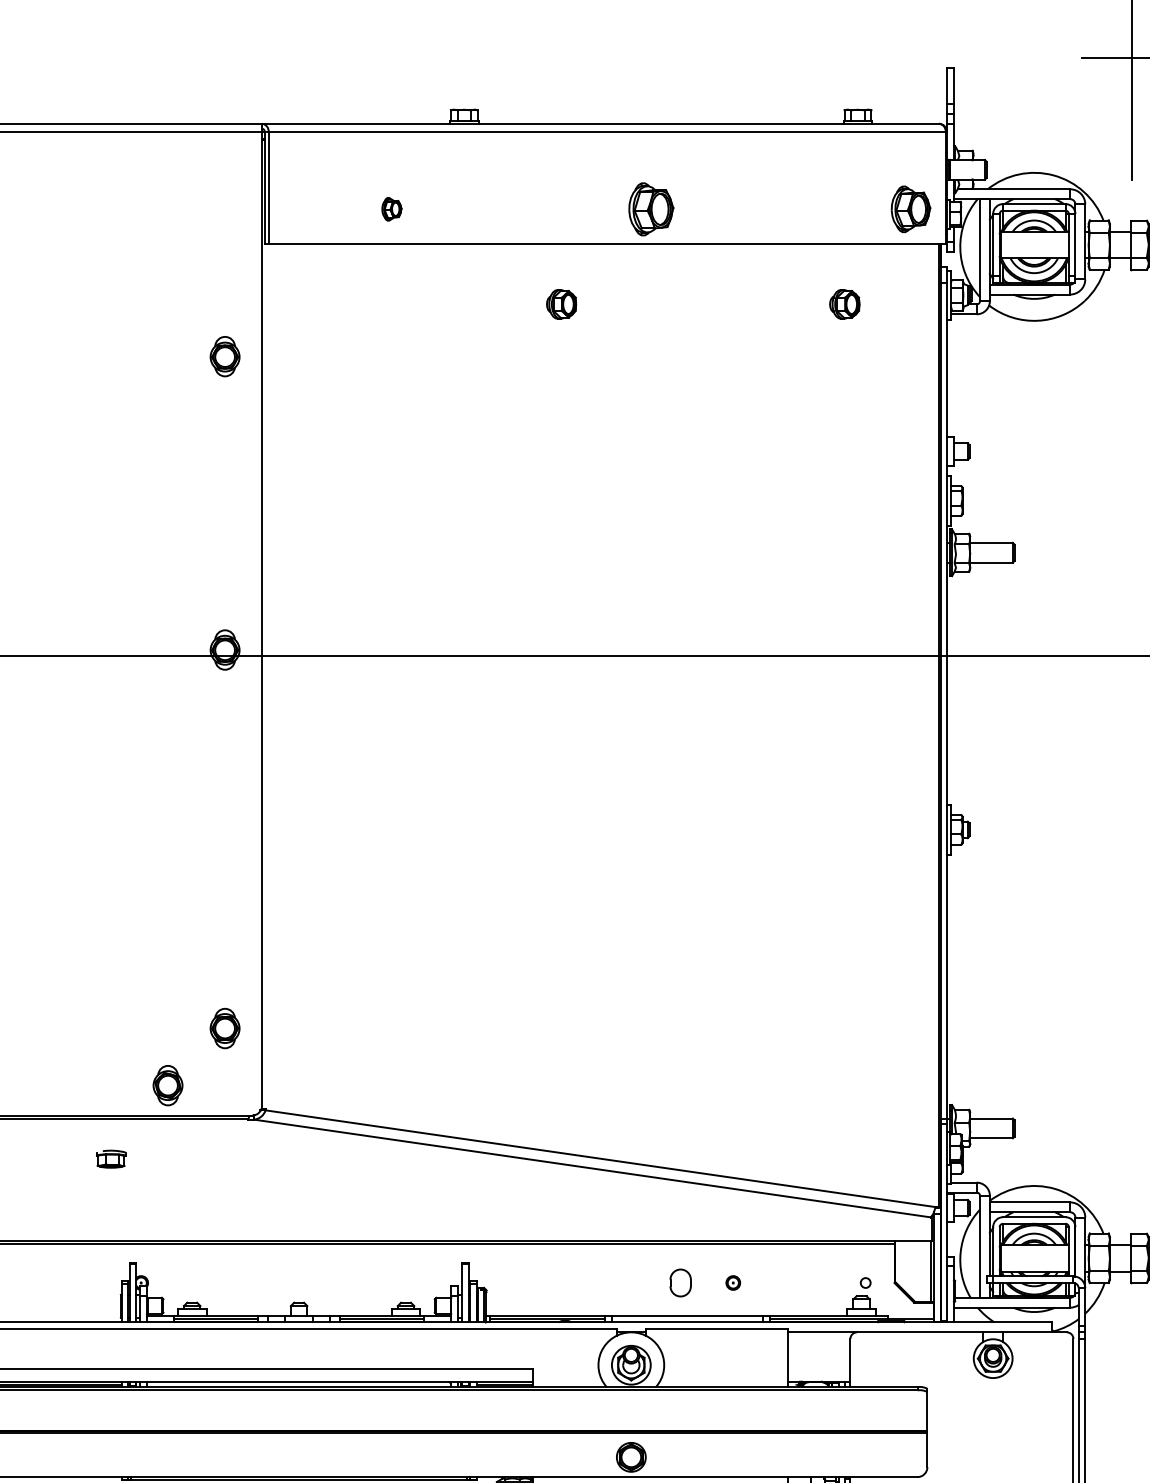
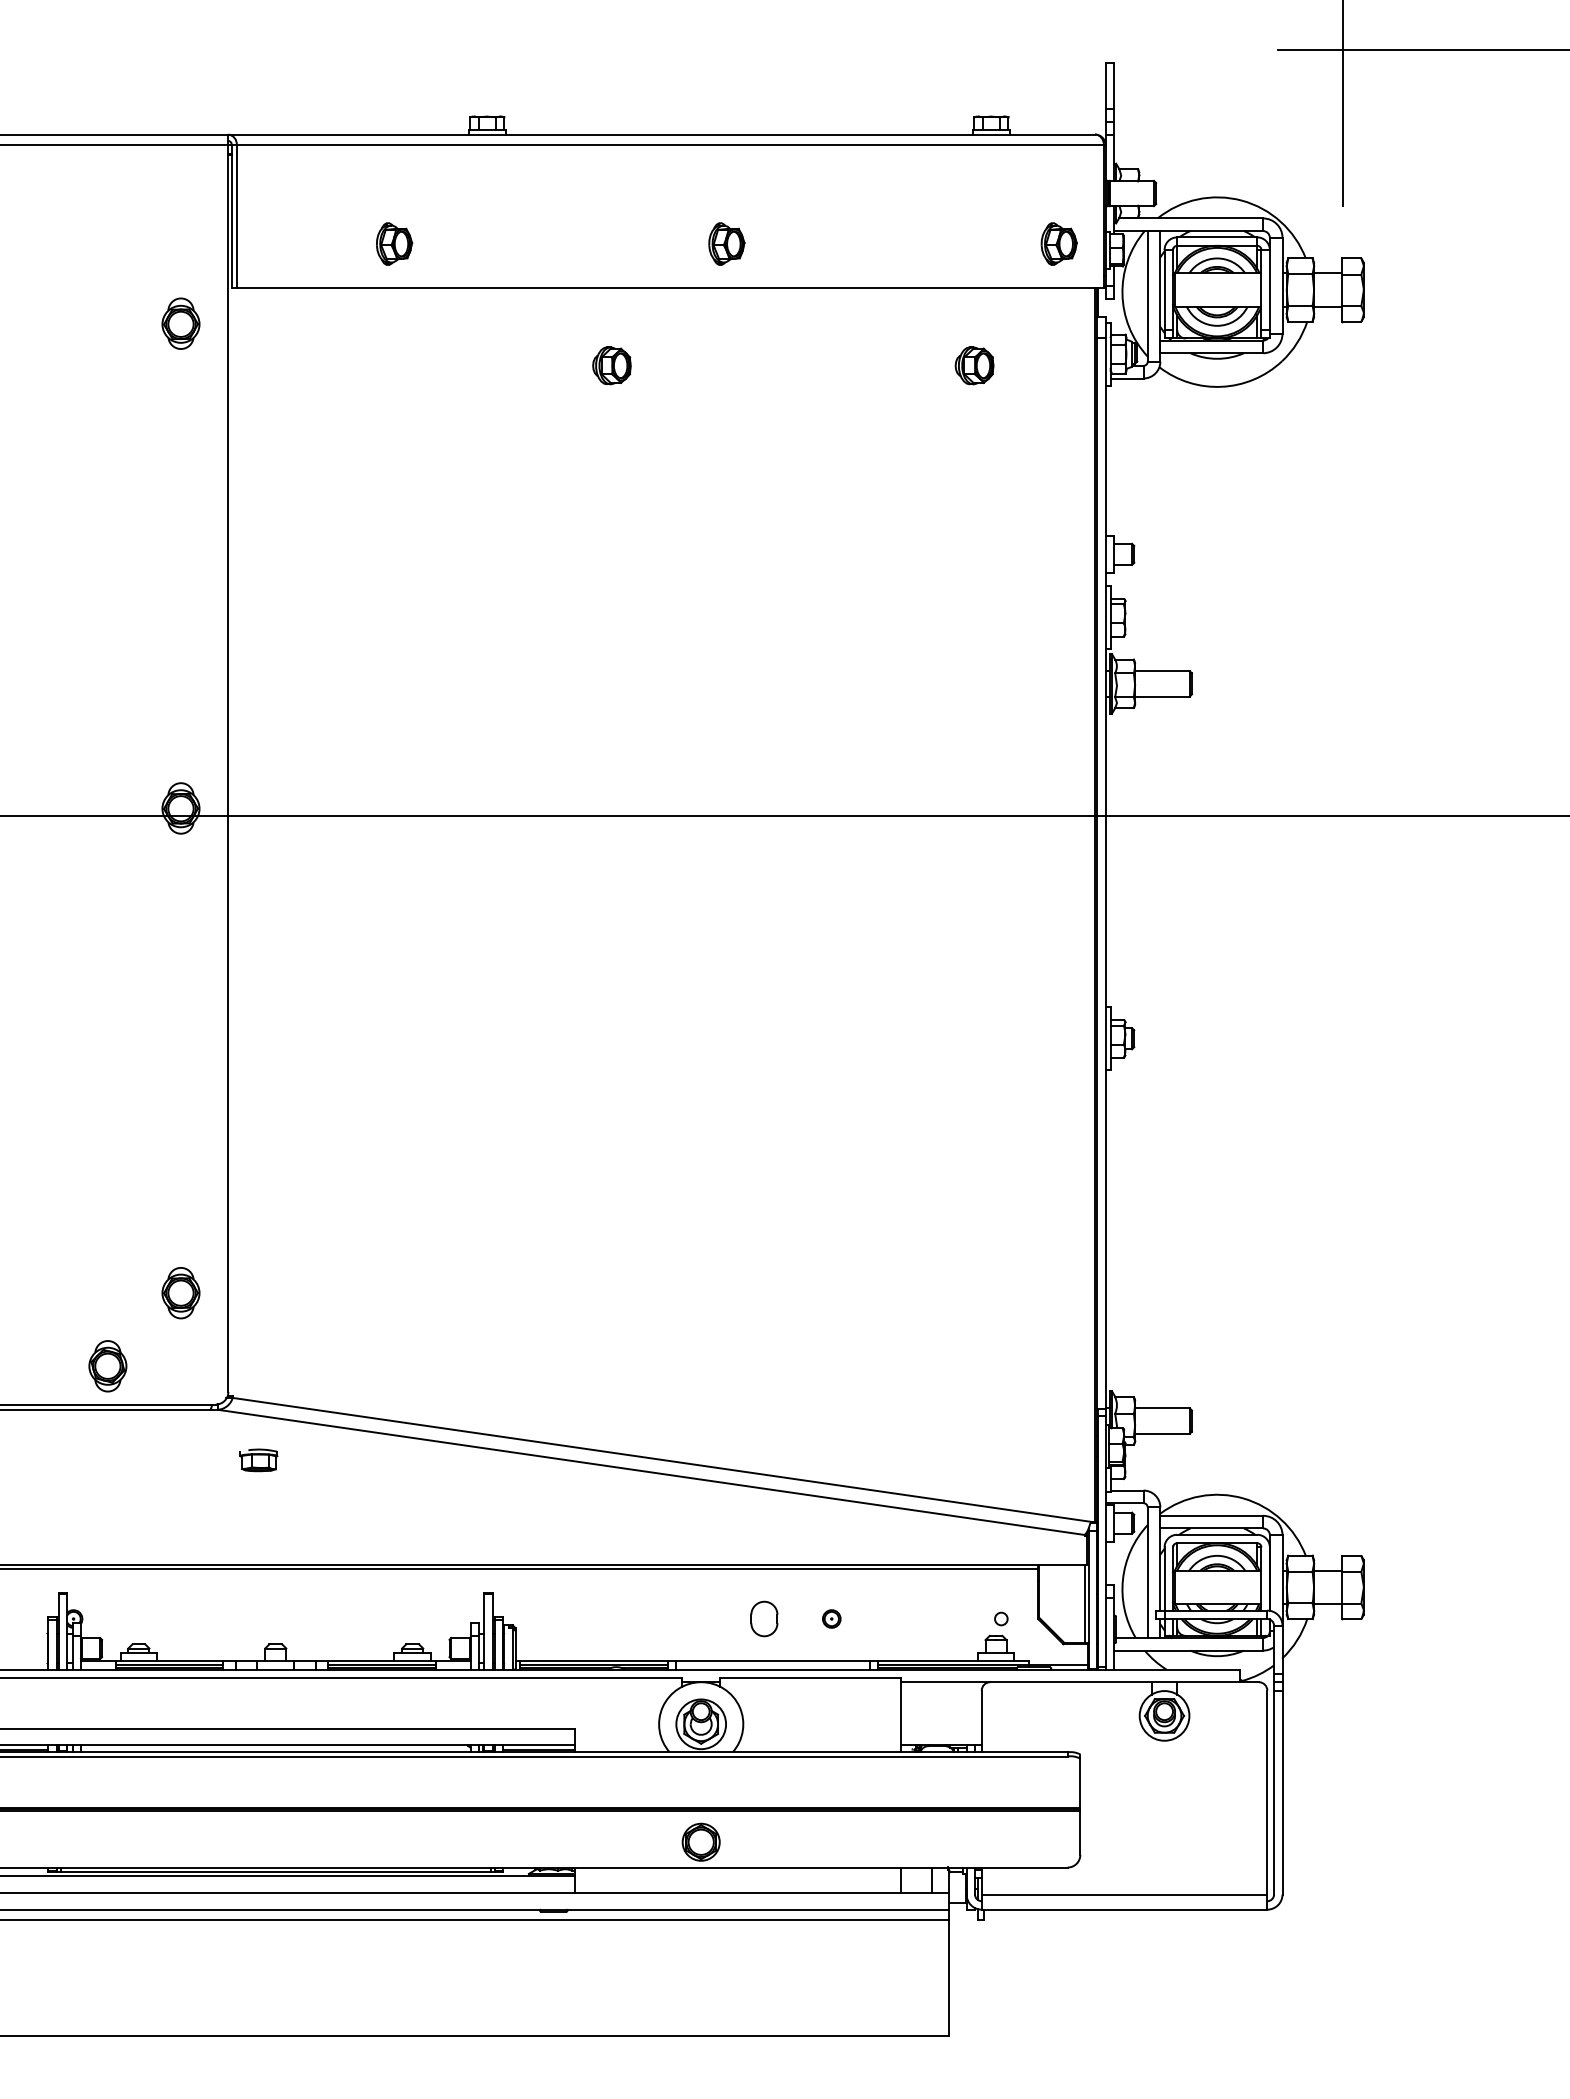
part: (391, 208) -> (394, 243), size x1.43
part: (651, 208) -> (726, 243), size x0.62
part: (910, 208) -> (1058, 243), size x0.71
part: (224, 356) -> (180, 323), moved
part: (110, 1159) -> (258, 1460), moved

